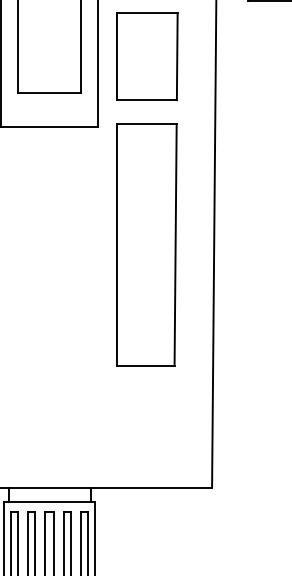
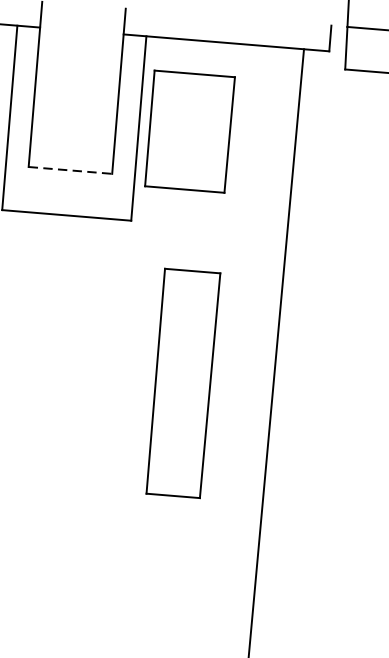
part: (147, 56) -> (190, 131), moved
line: (50, 92) -> (71, 169), solid -> dashed
part: (146, 244) -> (182, 382), size x0.7

